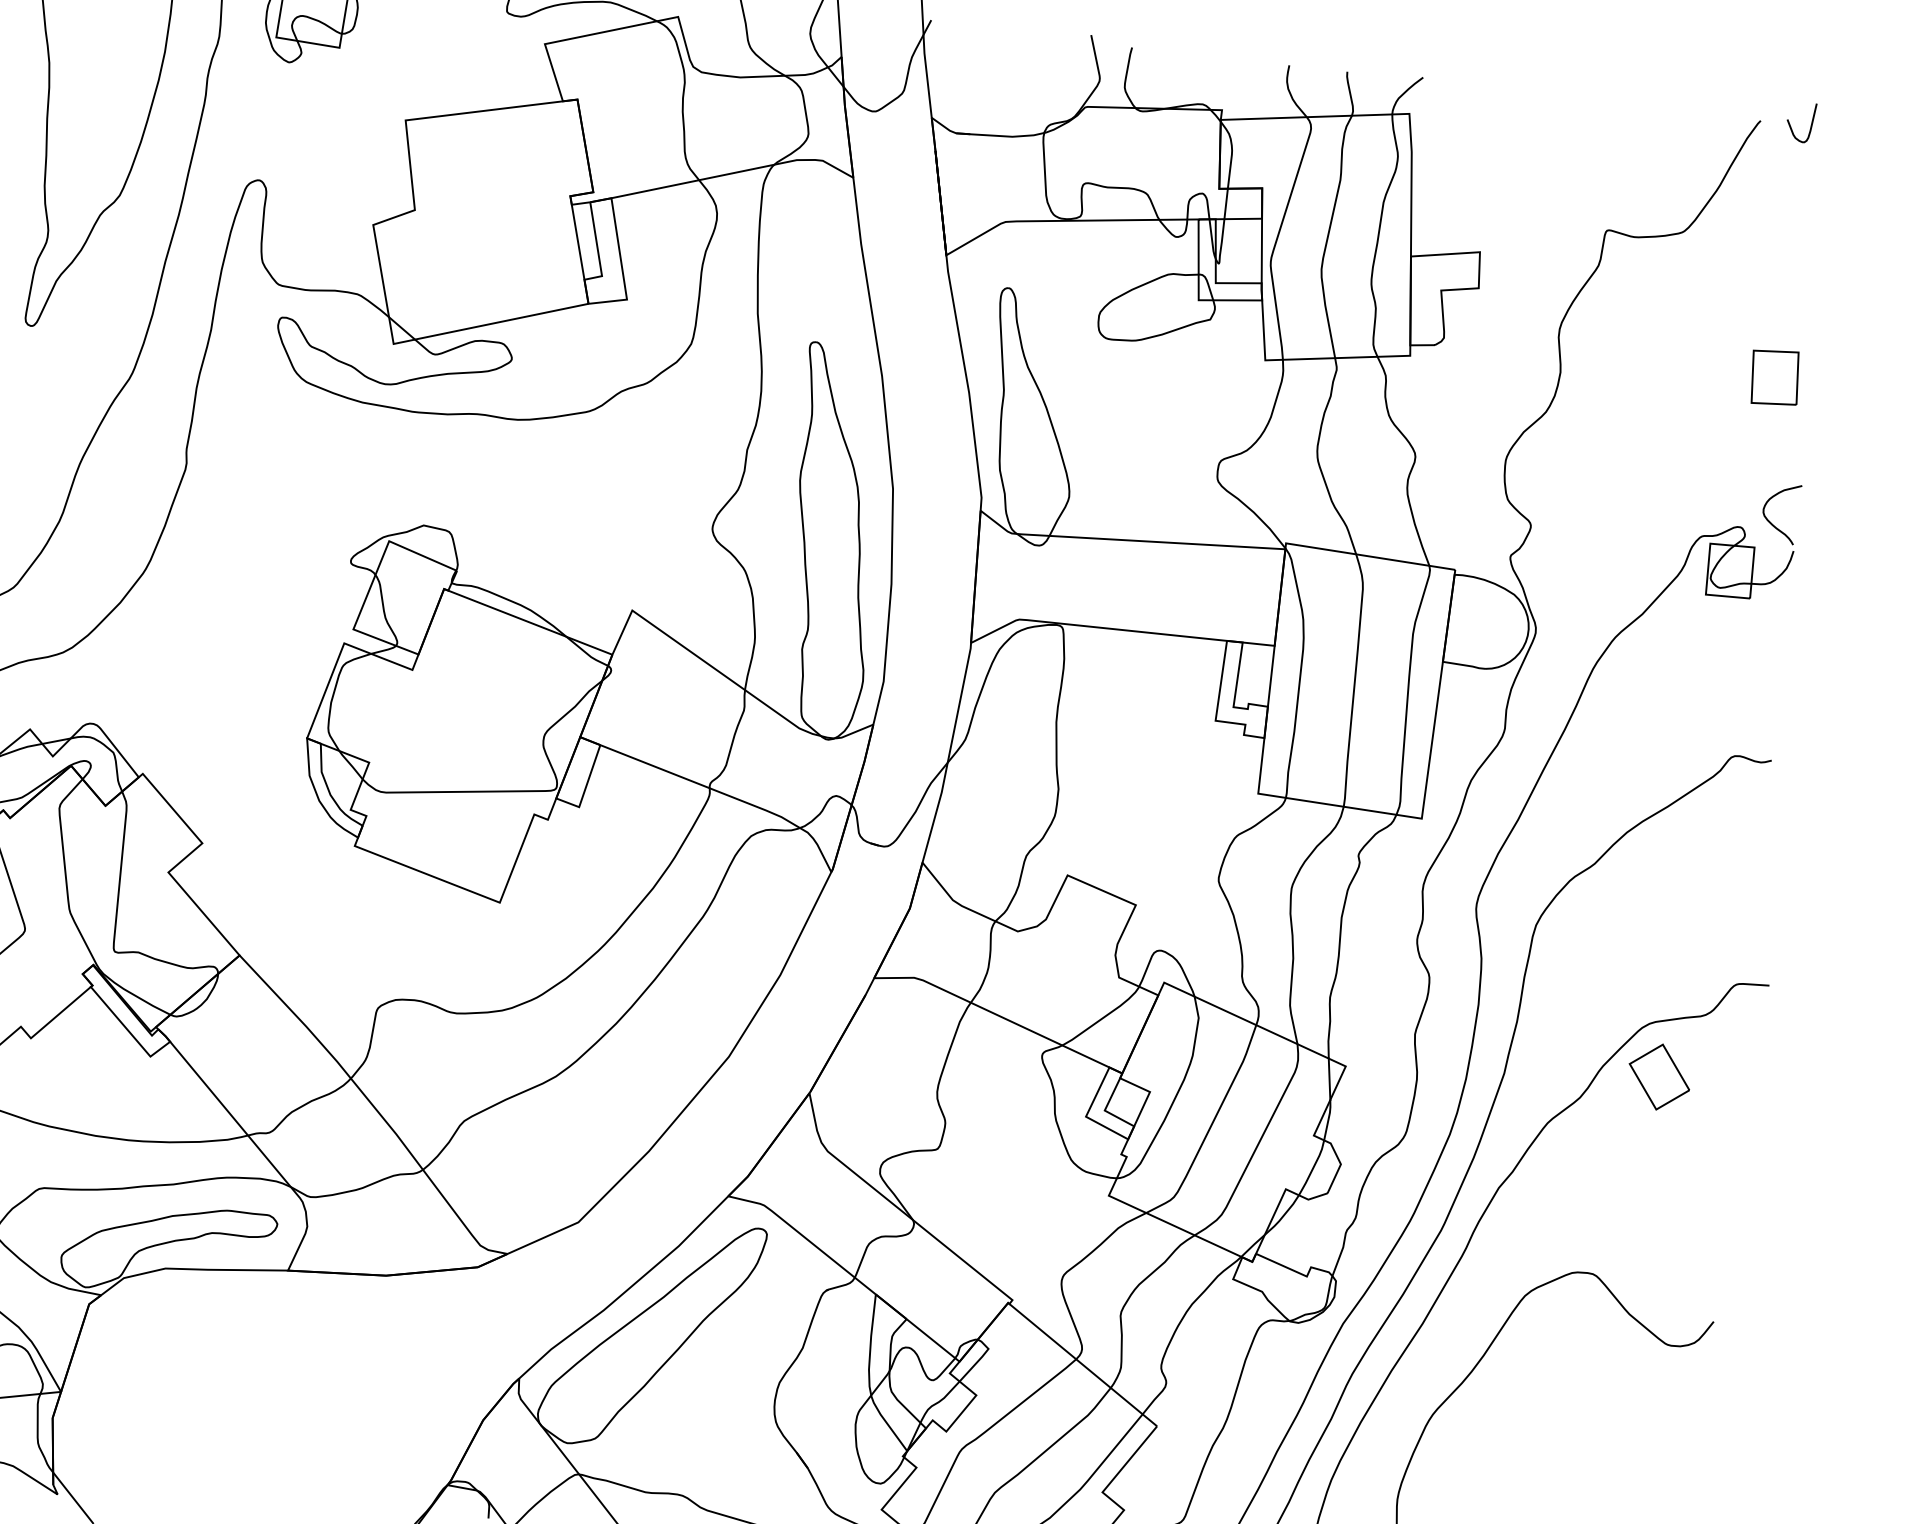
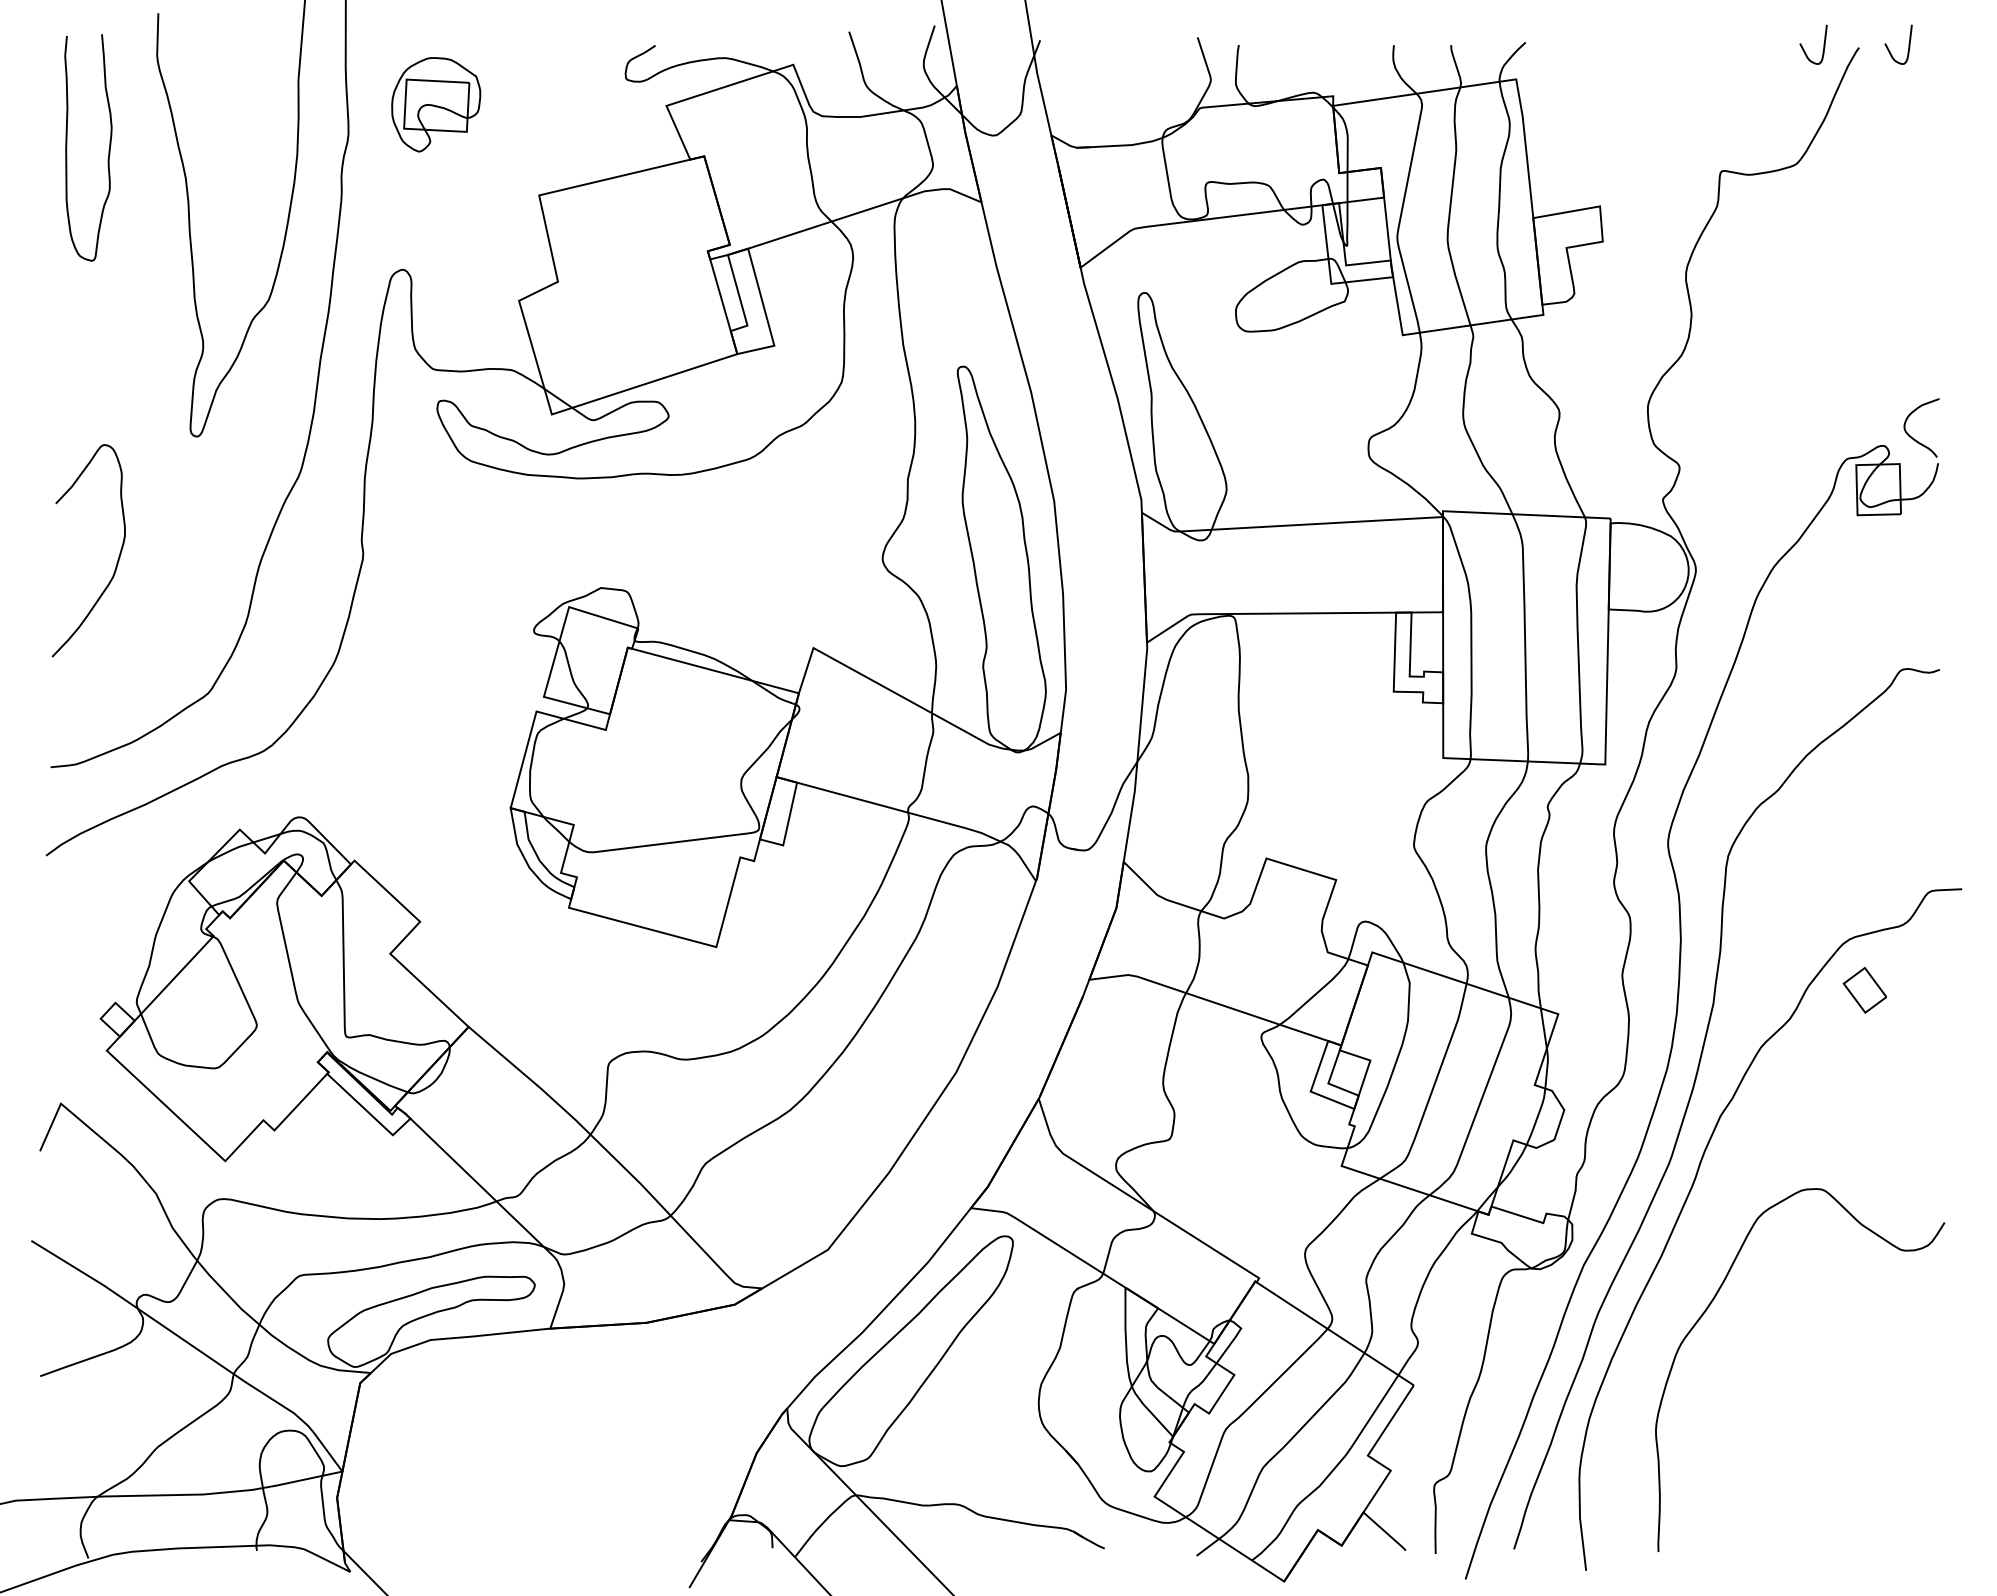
curve: (1724, 113) -> (1823, 44), added
part: (1774, 377) -> (1900, 296), removed
part: (1658, 1077) -> (1864, 990), size x0.7

